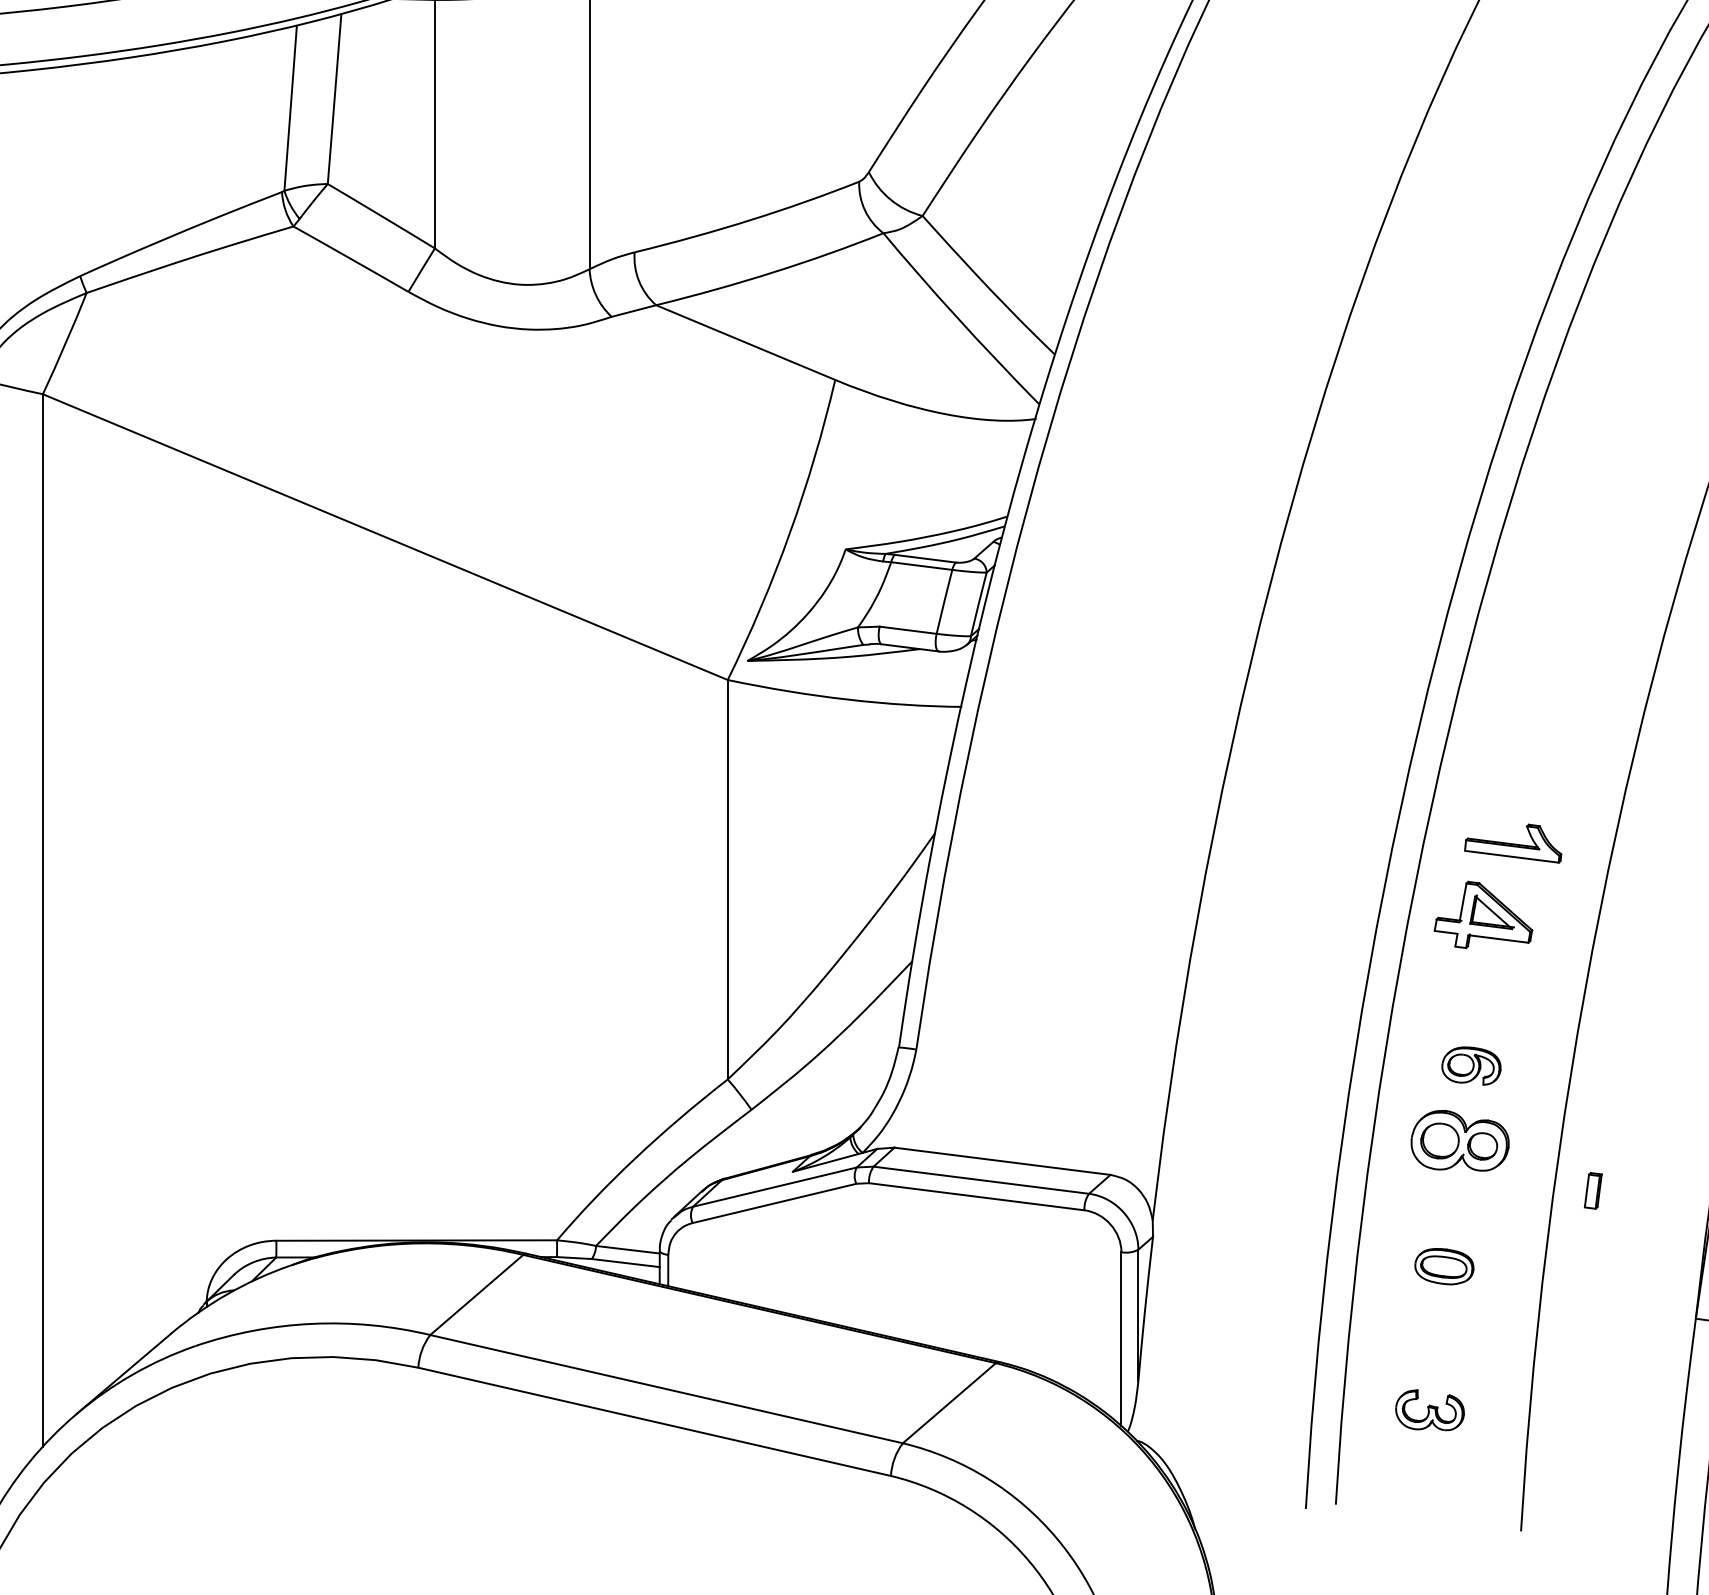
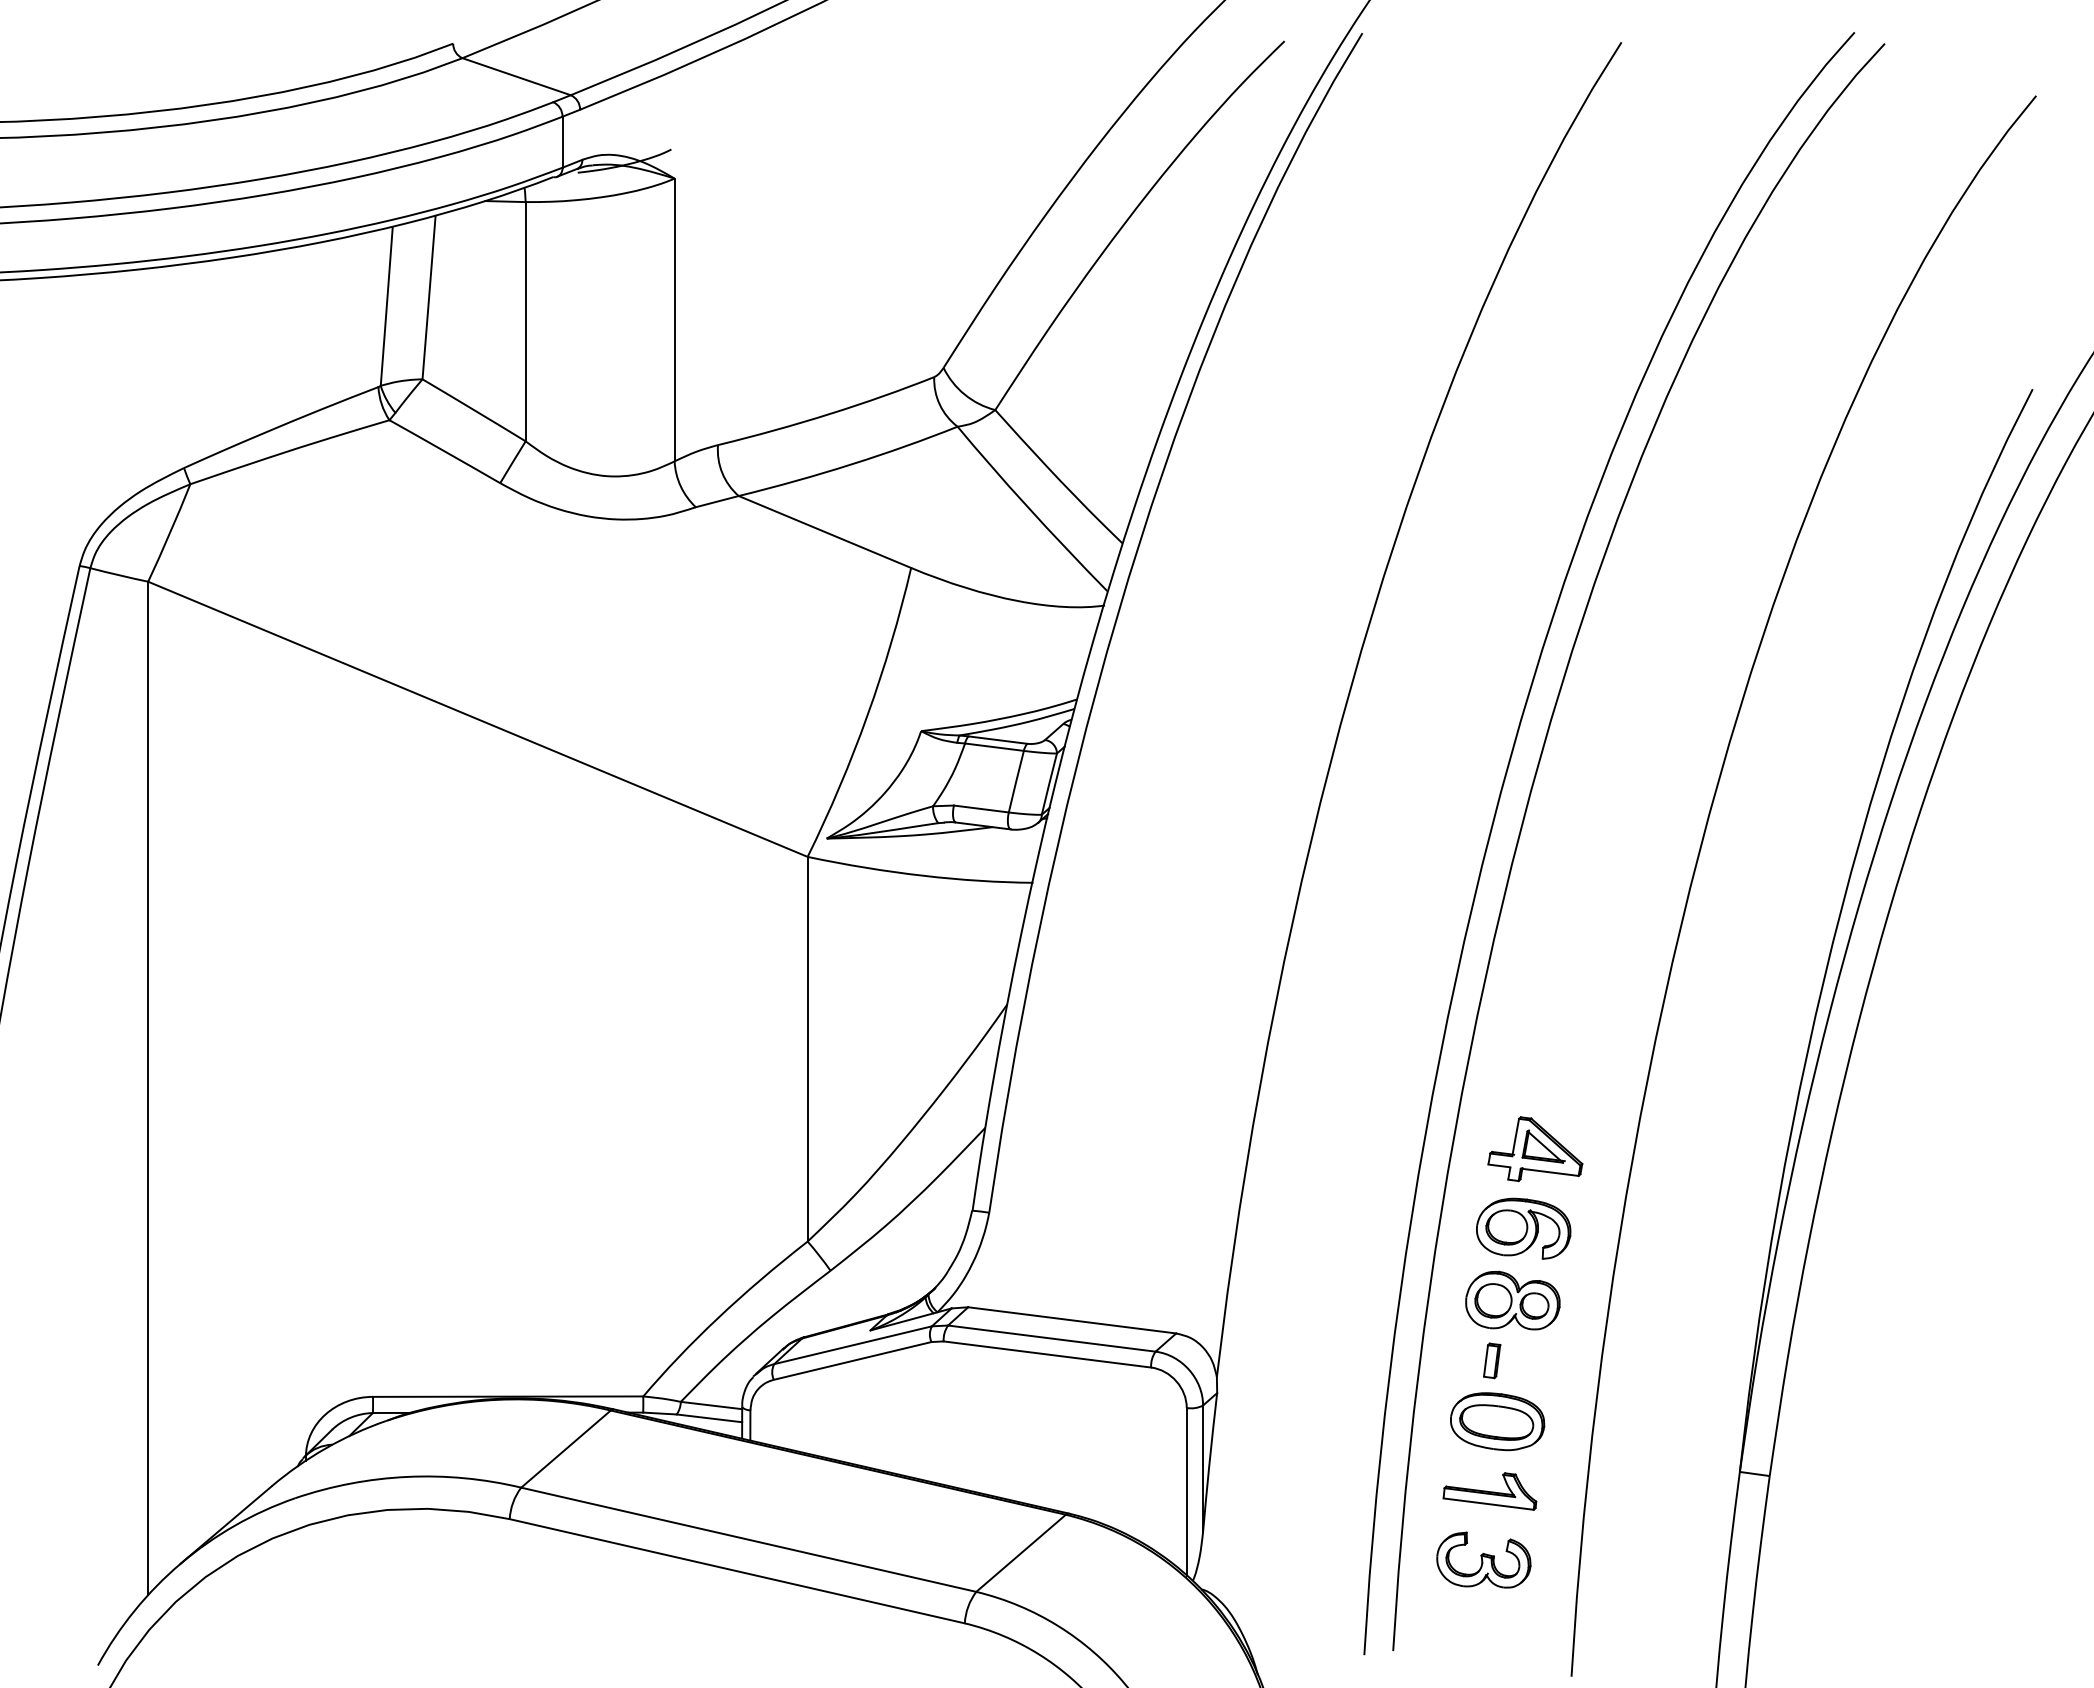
part: (1512, 843) -> (1489, 1491), moved
part: (1483, 915) -> (1535, 1149), moved
part: (1471, 1065) -> (1523, 1228), size x1.67
part: (1593, 1190) -> (1492, 1360), moved
part: (1444, 1266) -> (1497, 1421), size x1.67
part: (1429, 1409) -> (1483, 1559), size x1.43

